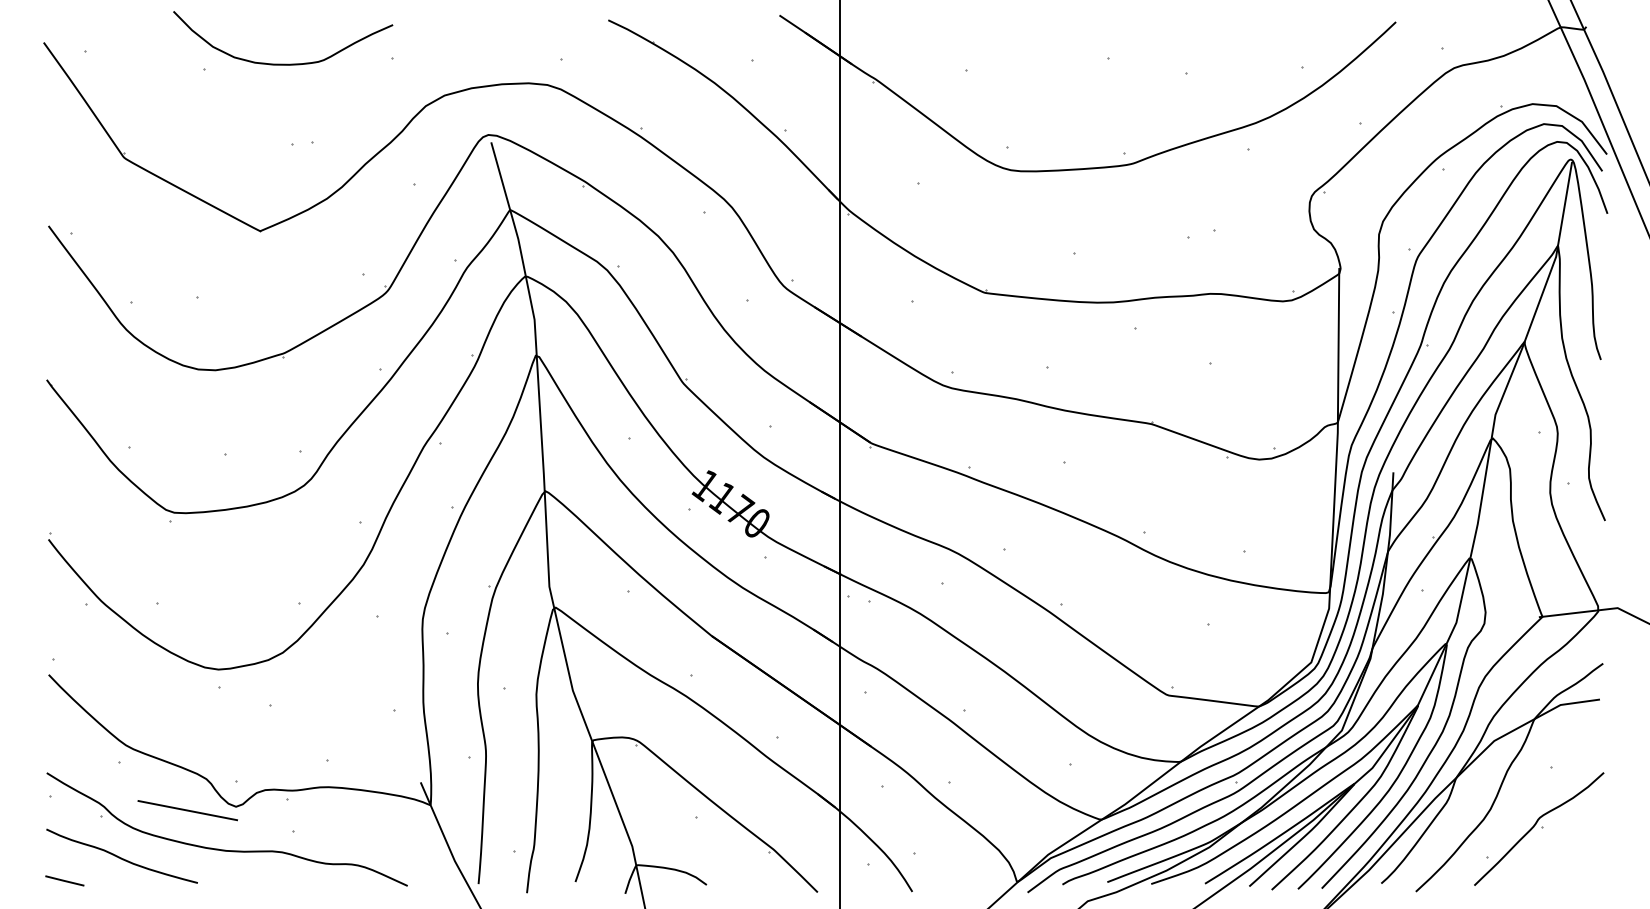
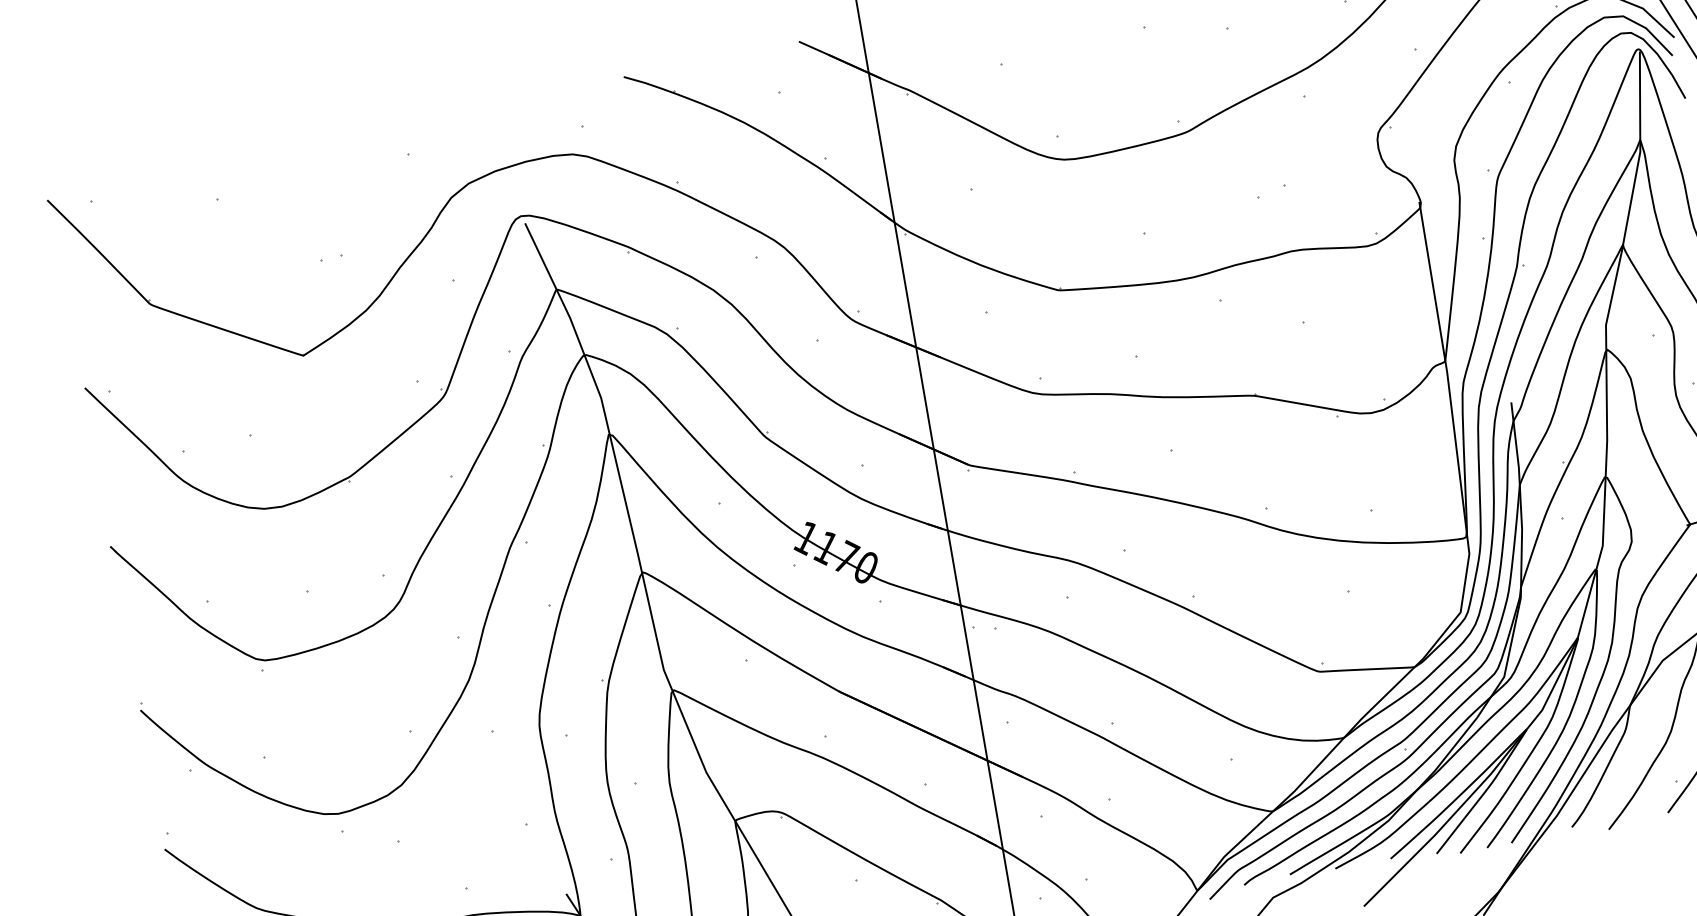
curve: (283, 63) -> (297, 179), removed

